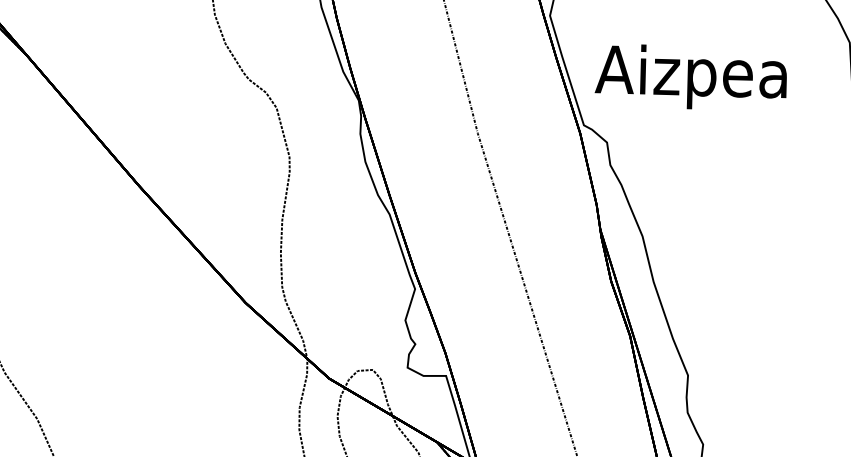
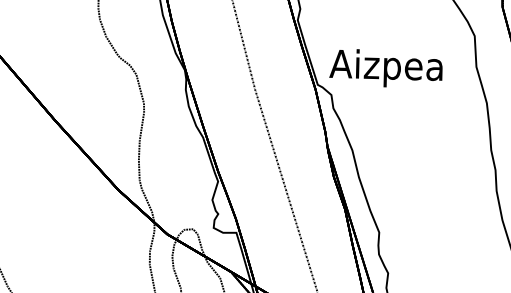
text: (690, 77) -> (385, 68), moved

